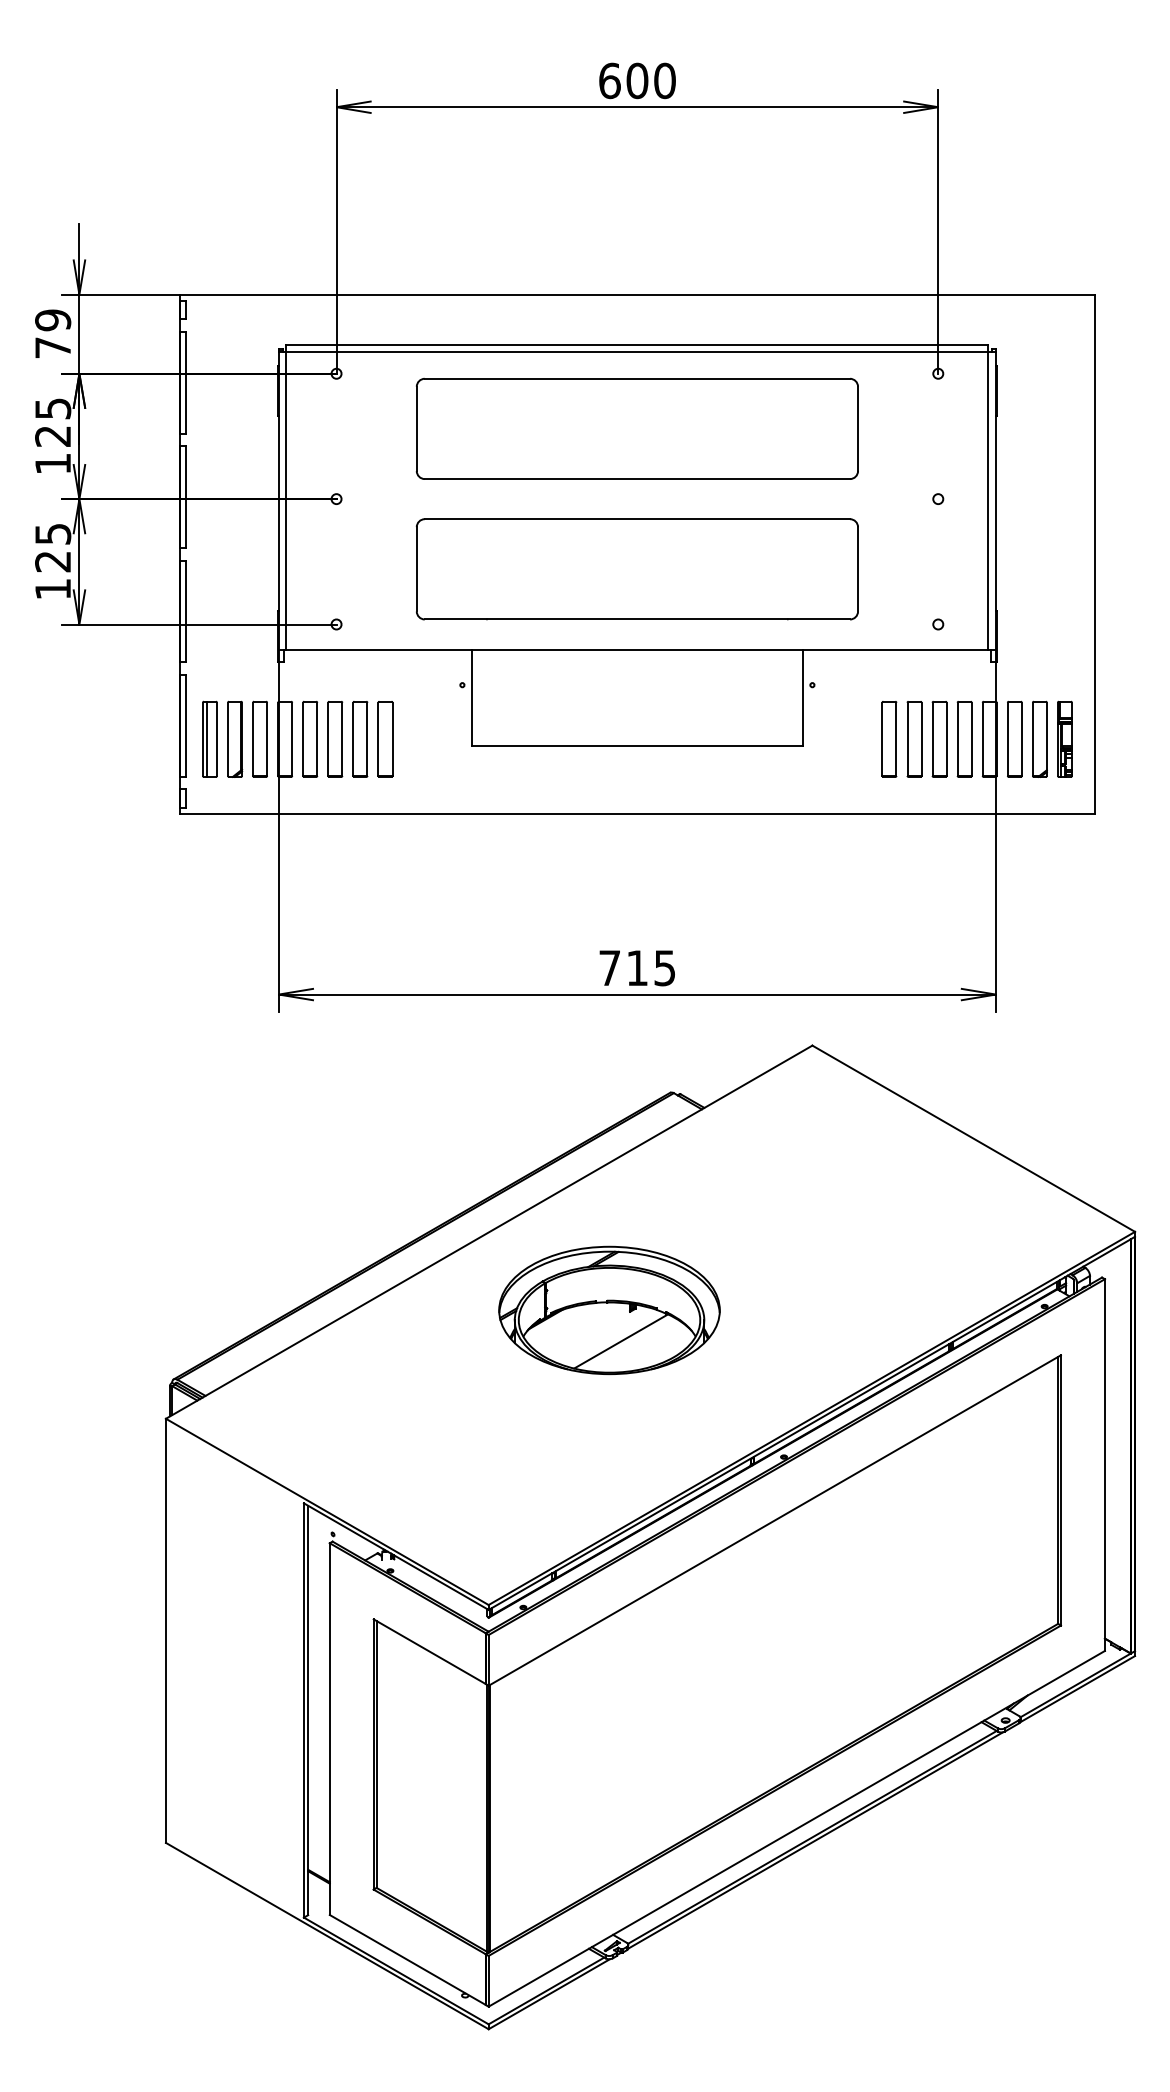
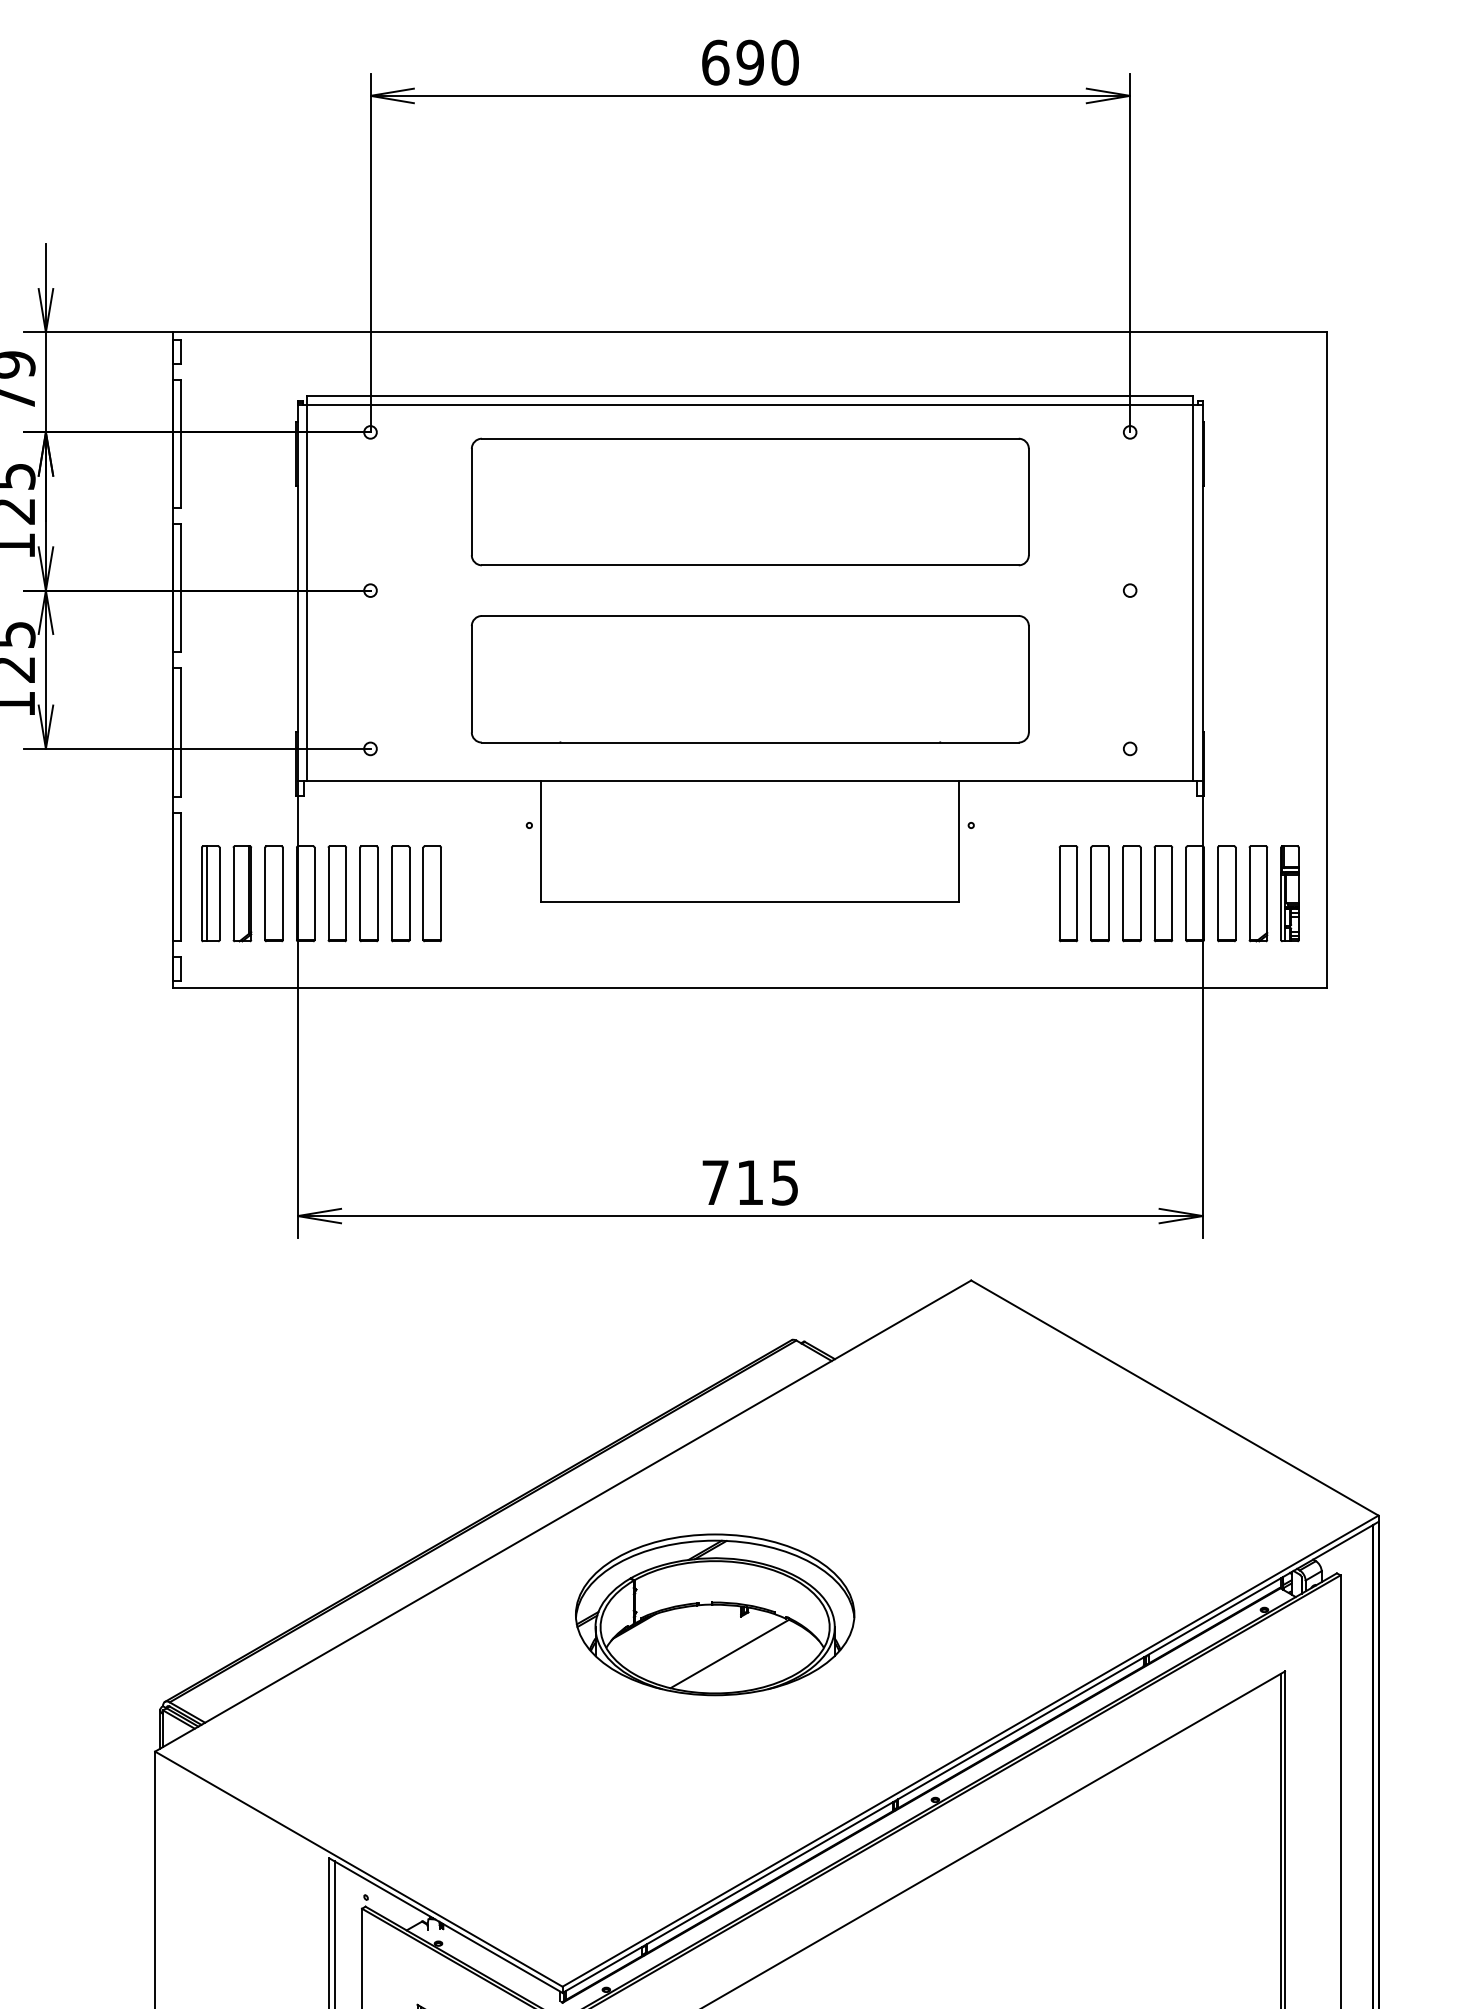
text: (637, 81) -> (750, 63), 600 -> 690

